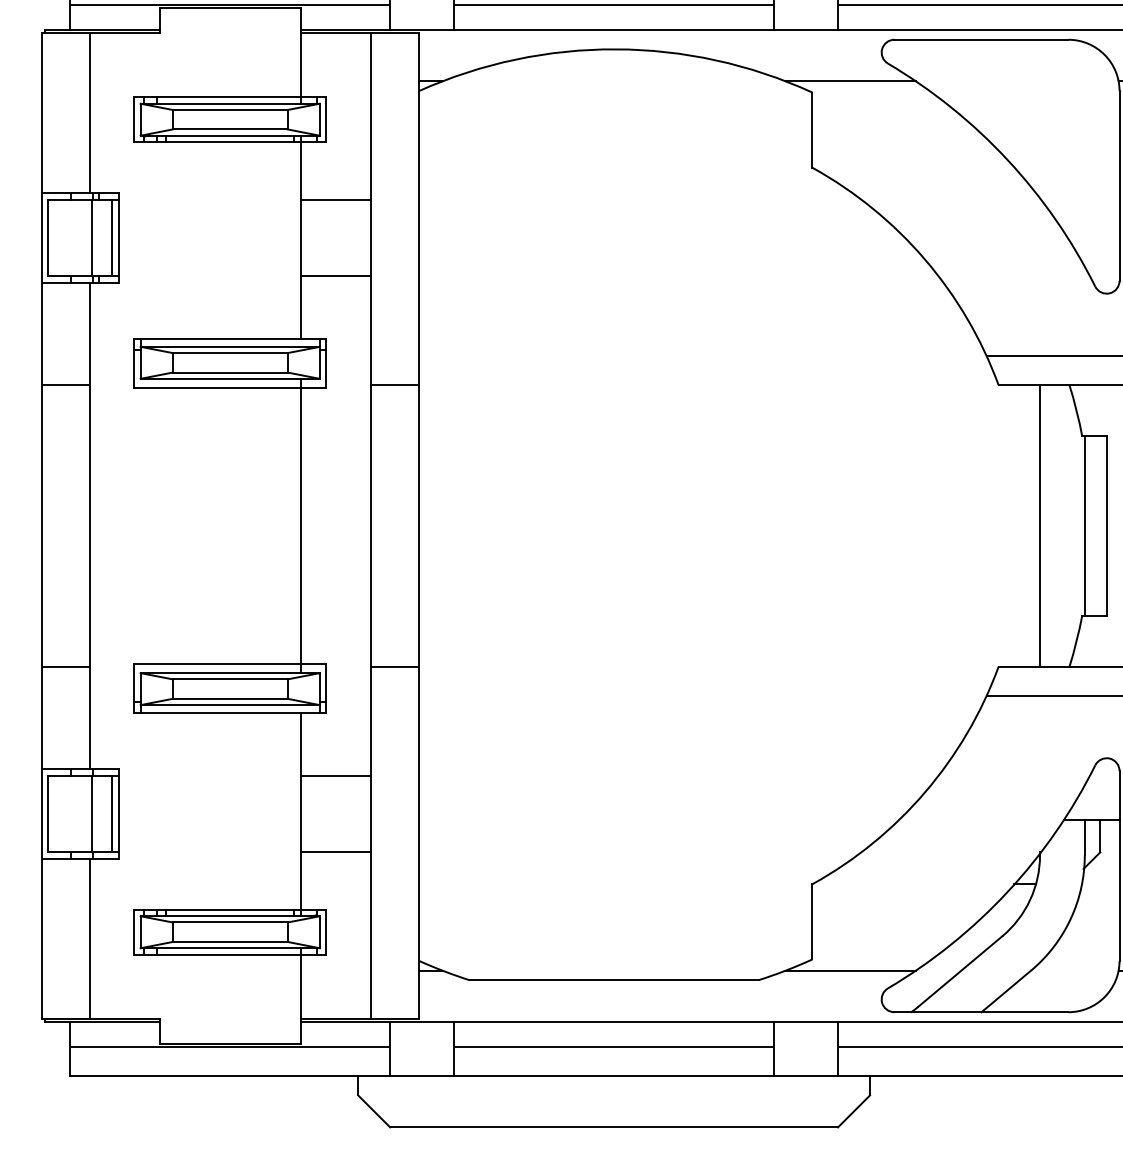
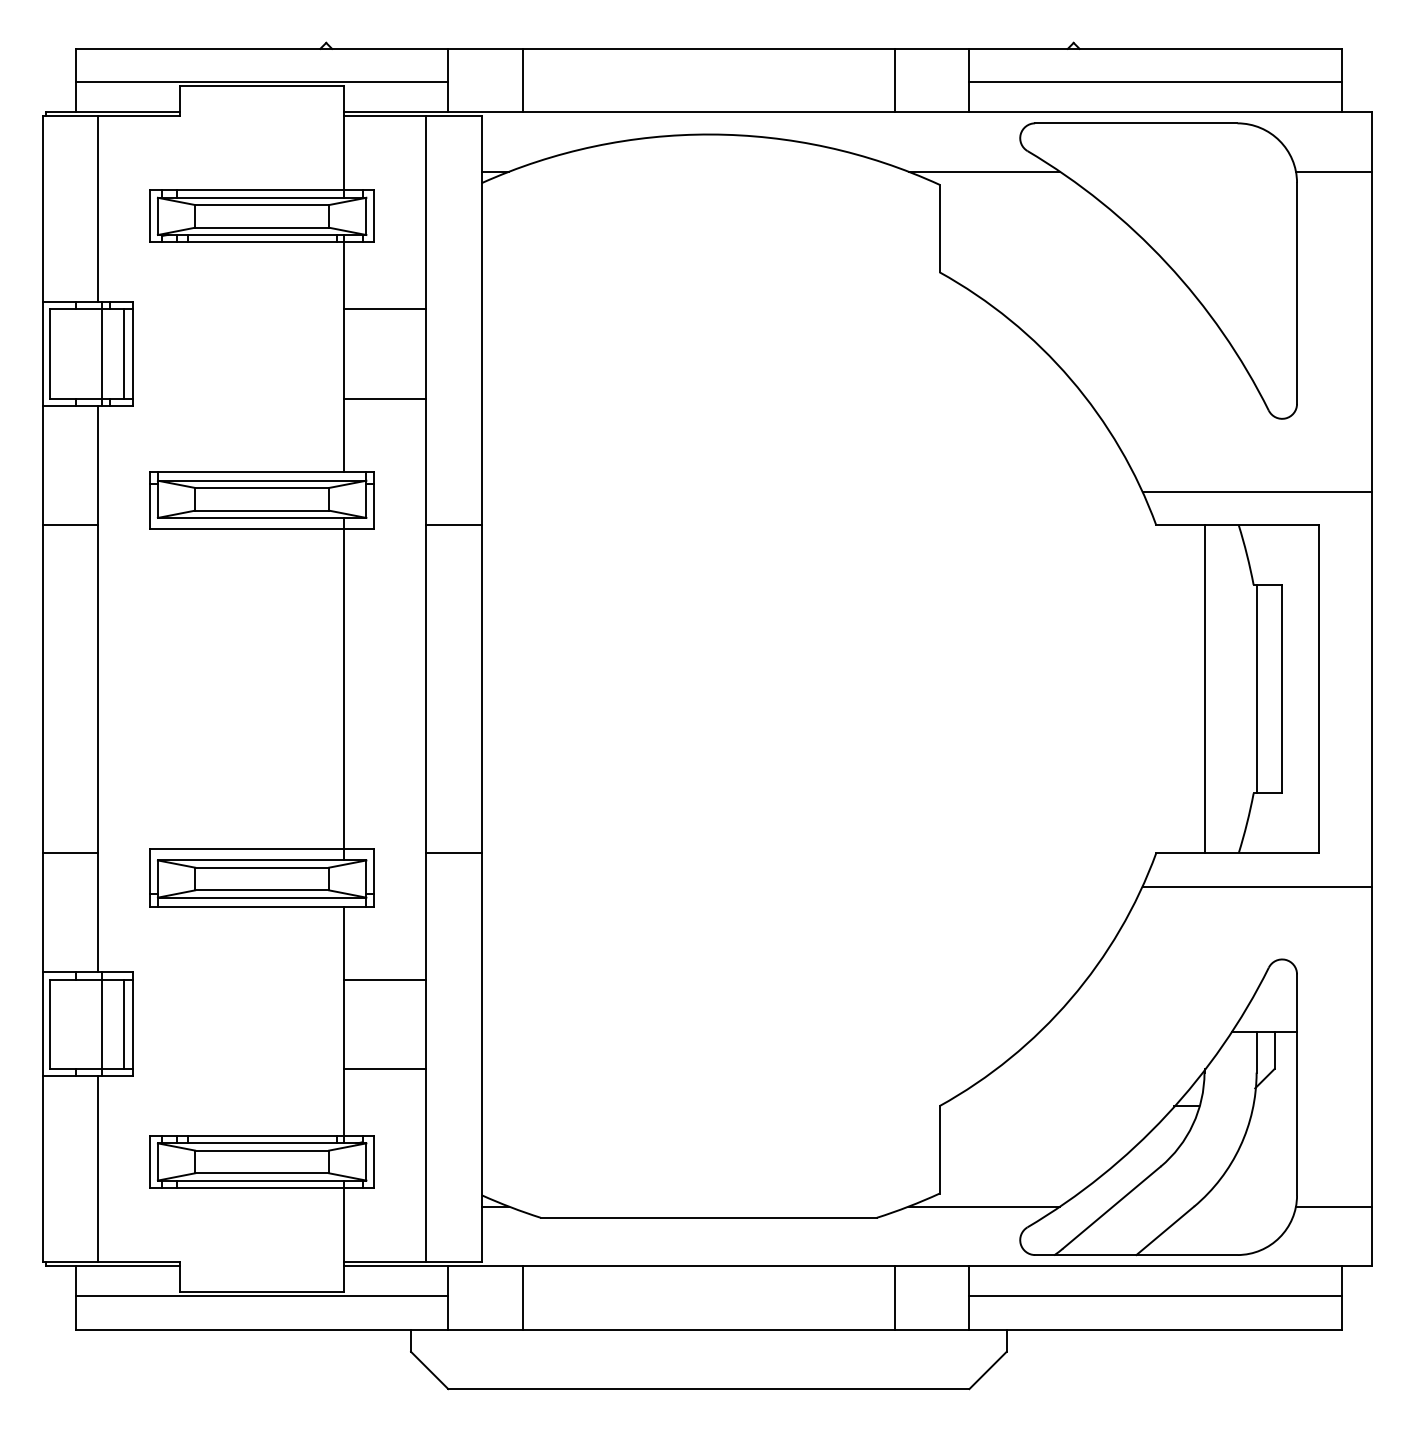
line: (613, 4) -> (708, 82), removed
line: (613, 1047) -> (708, 1296), removed

